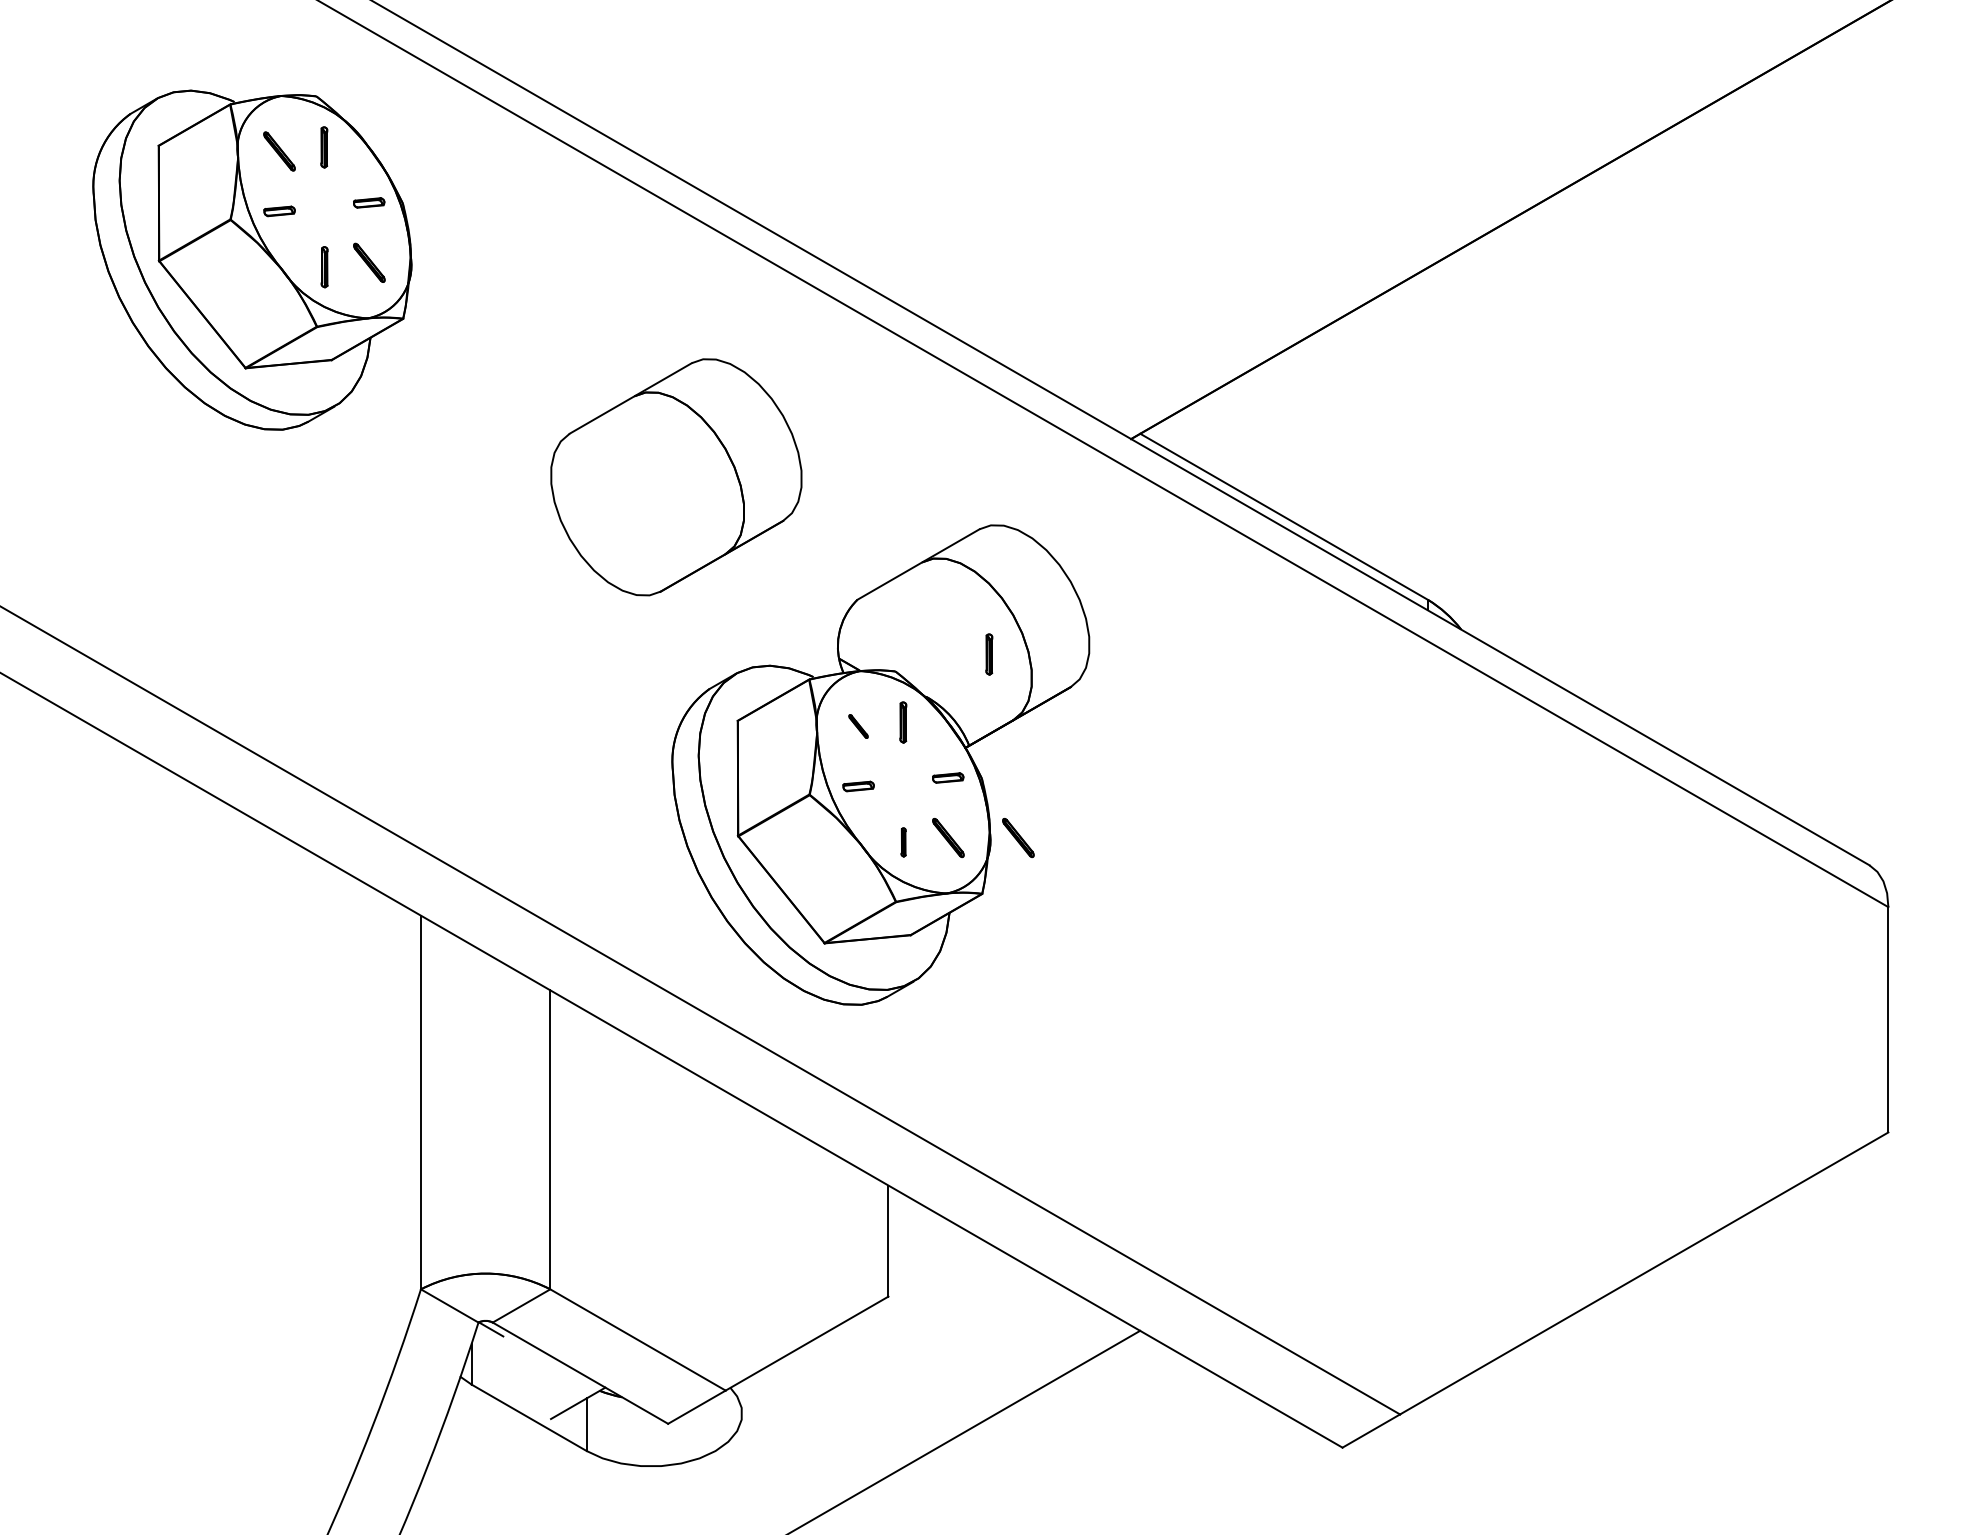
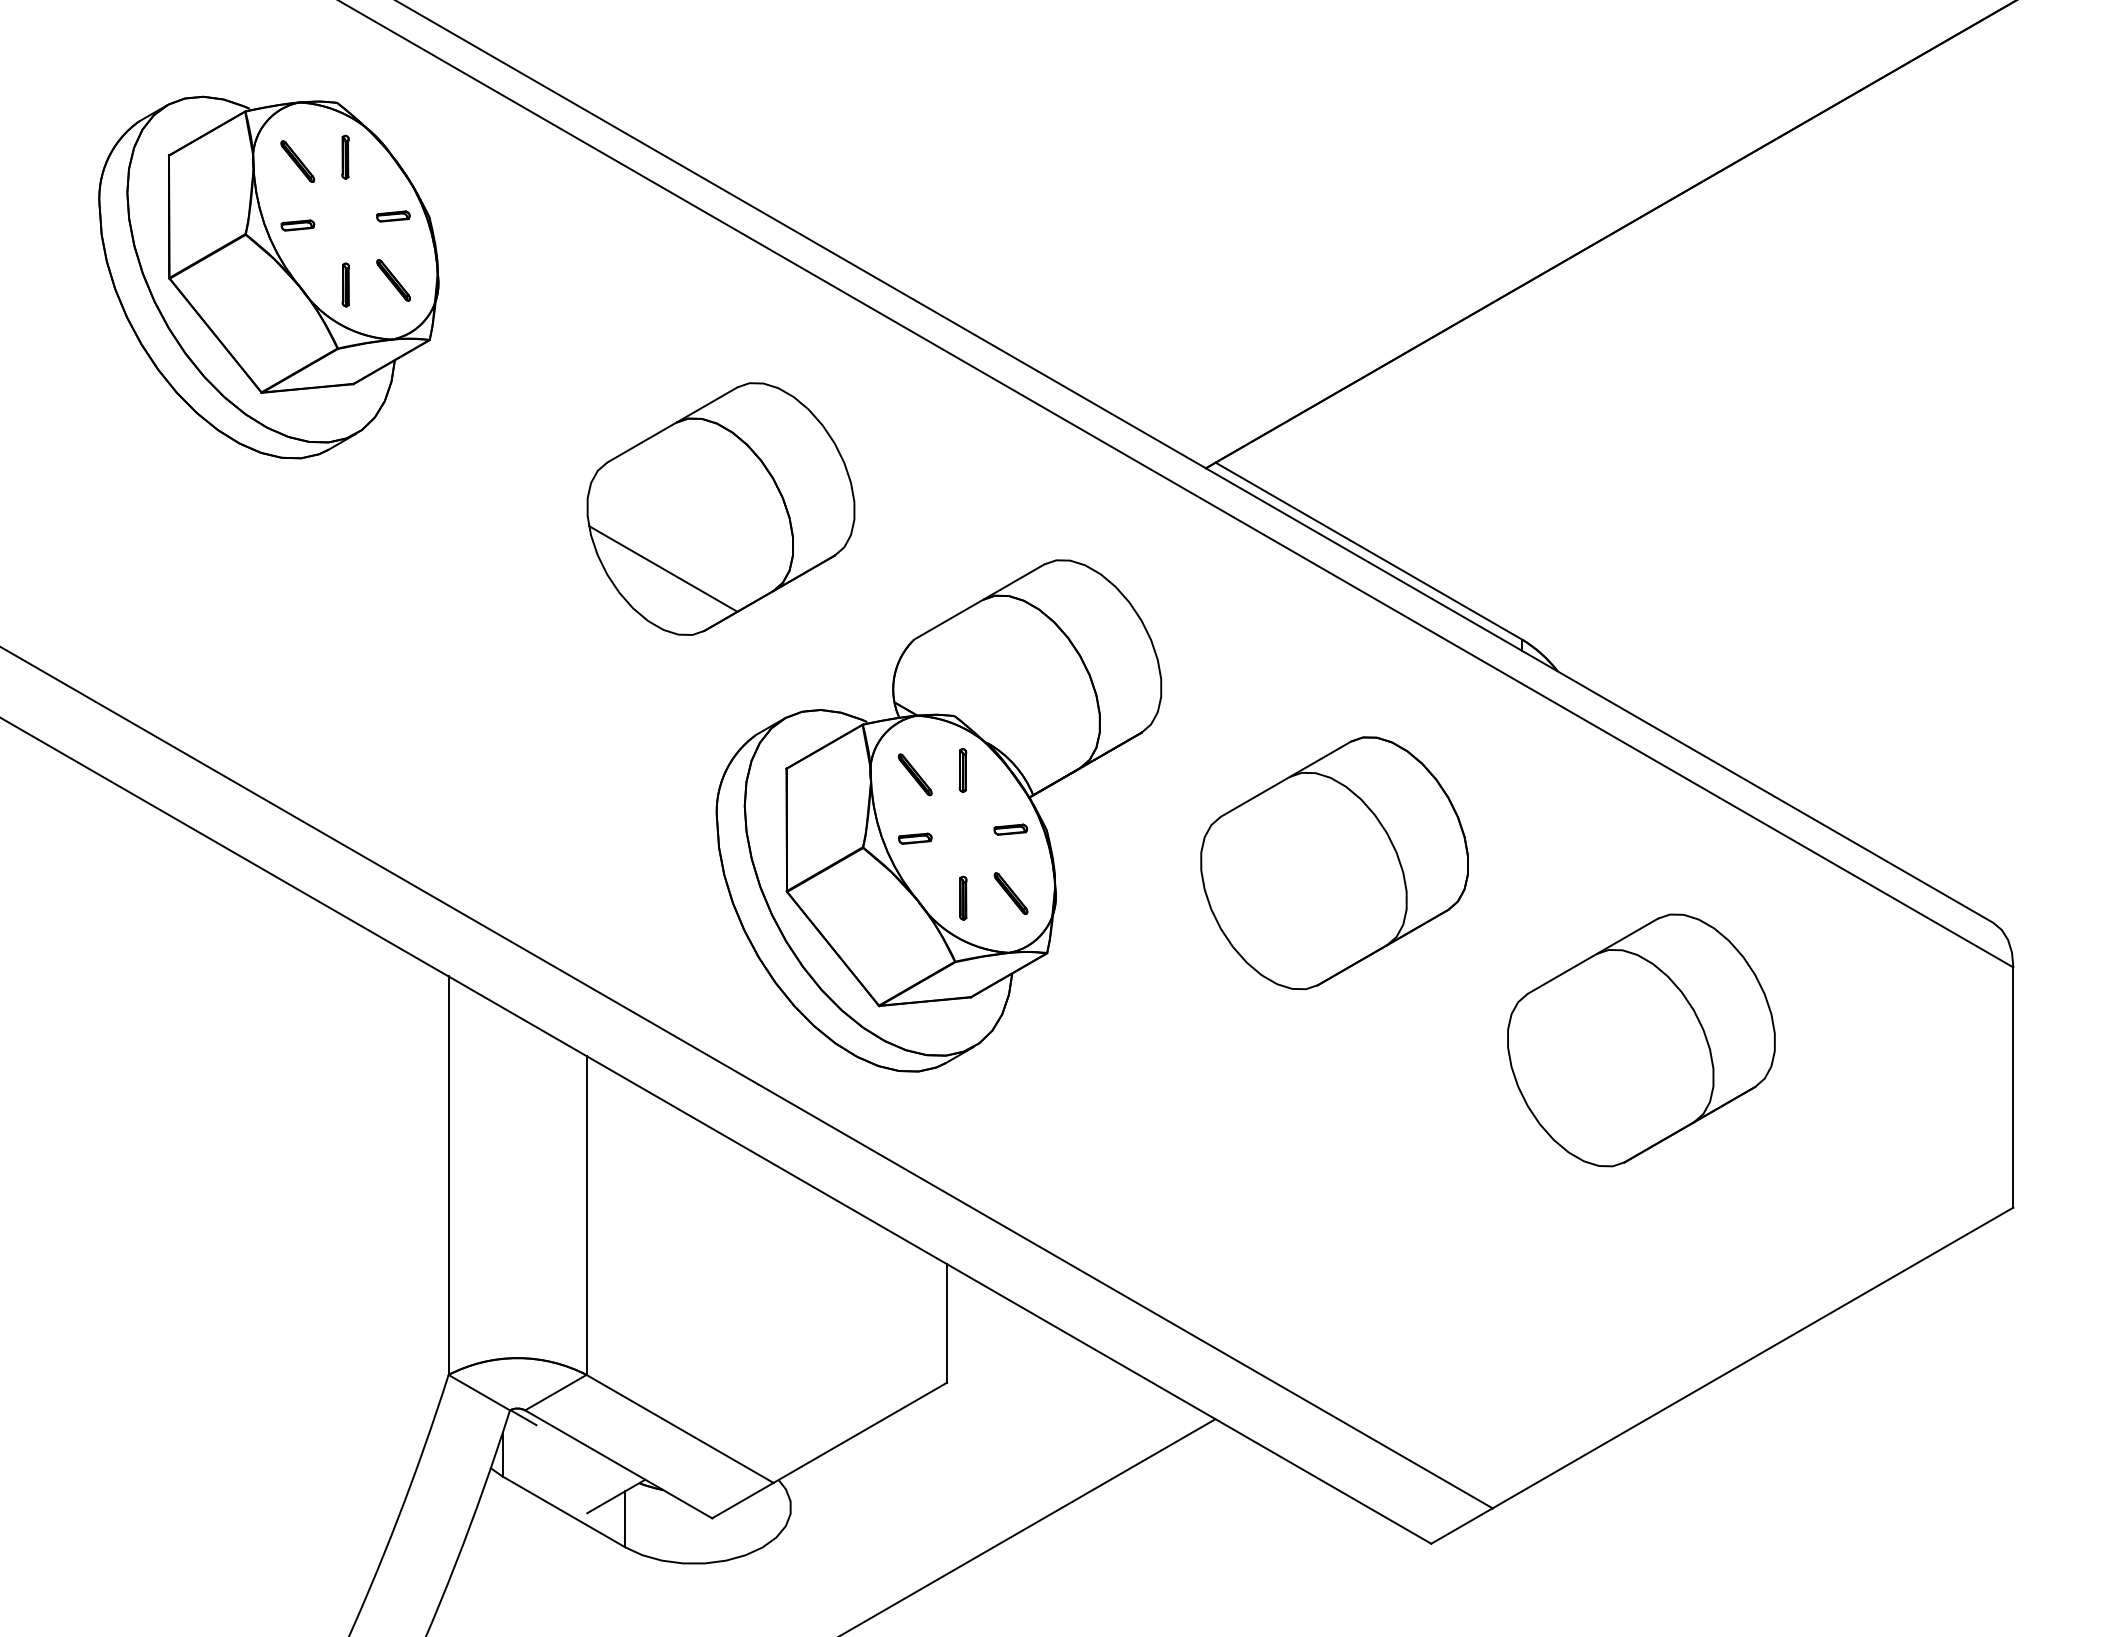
line: (621, 533) -> (662, 568), added
part: (989, 654) -> (1054, 698), removed
part: (858, 726) -> (915, 774), size x1.67
part: (1251, 809) -> (1334, 863), added
part: (1018, 838) -> (1085, 894), removed
part: (903, 842) -> (963, 898), size x1.43
part: (1539, 975) -> (1641, 1040), added

